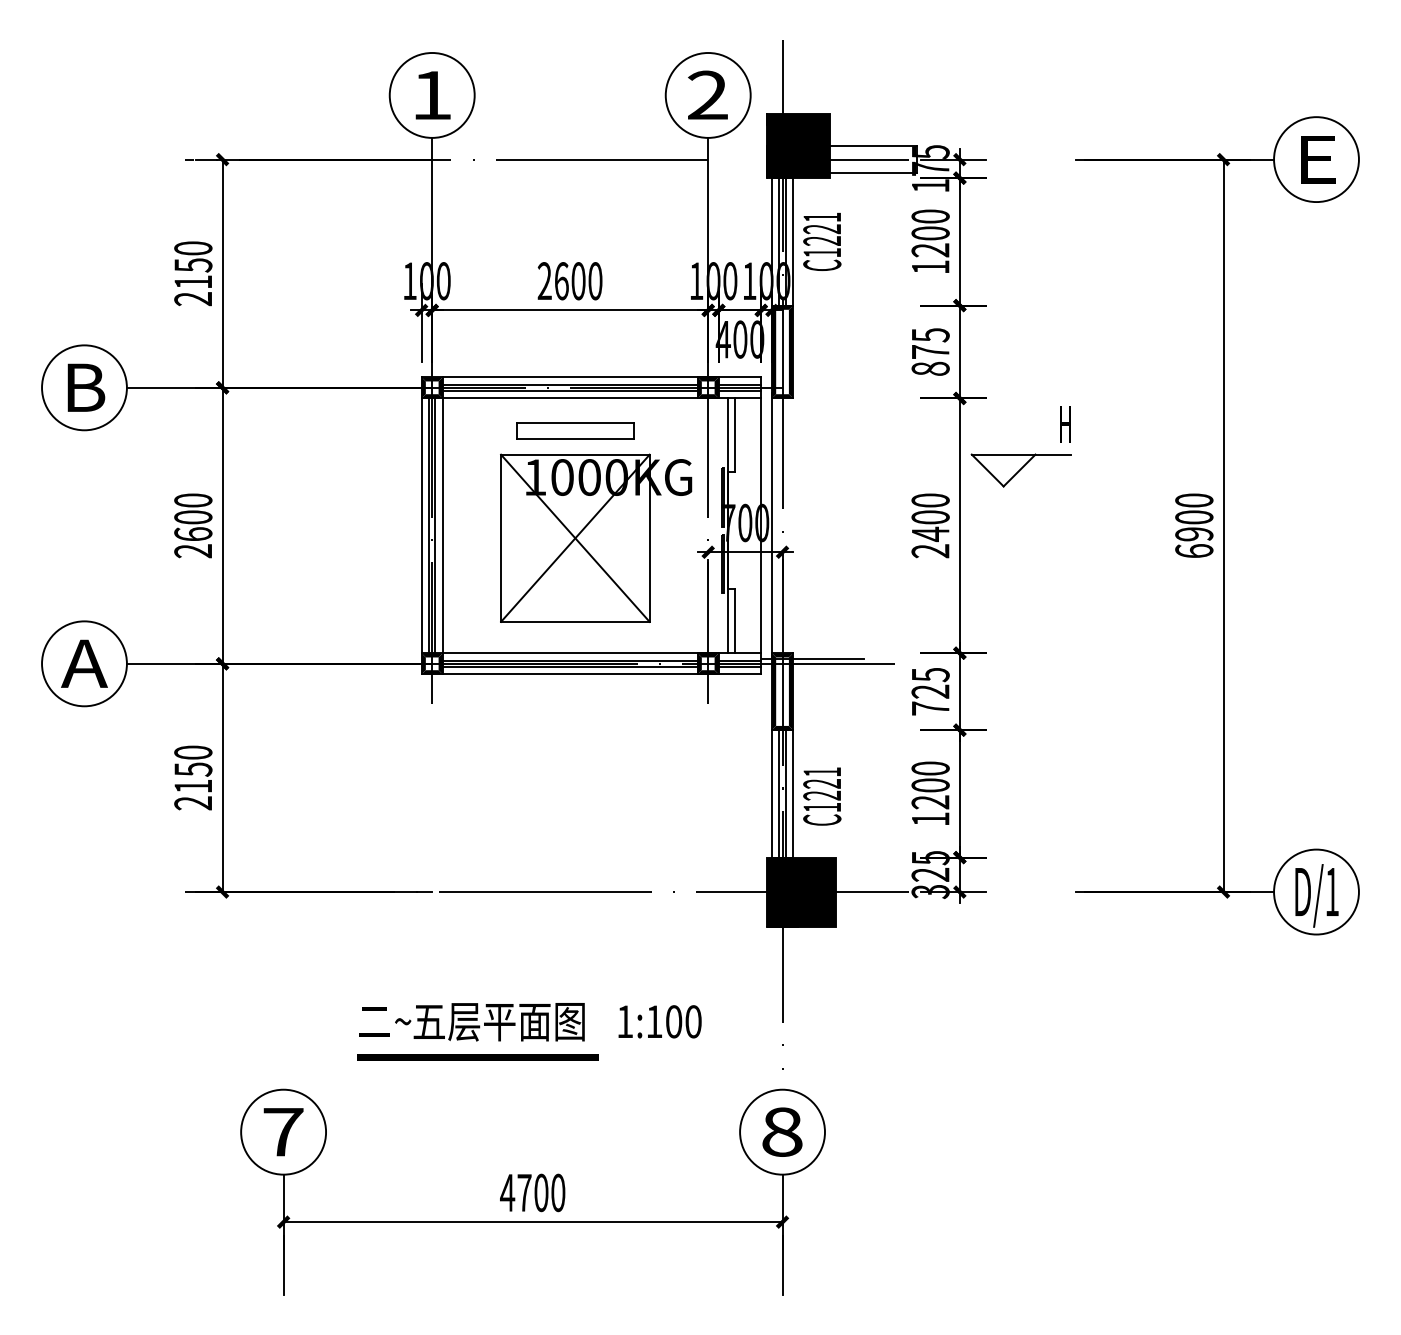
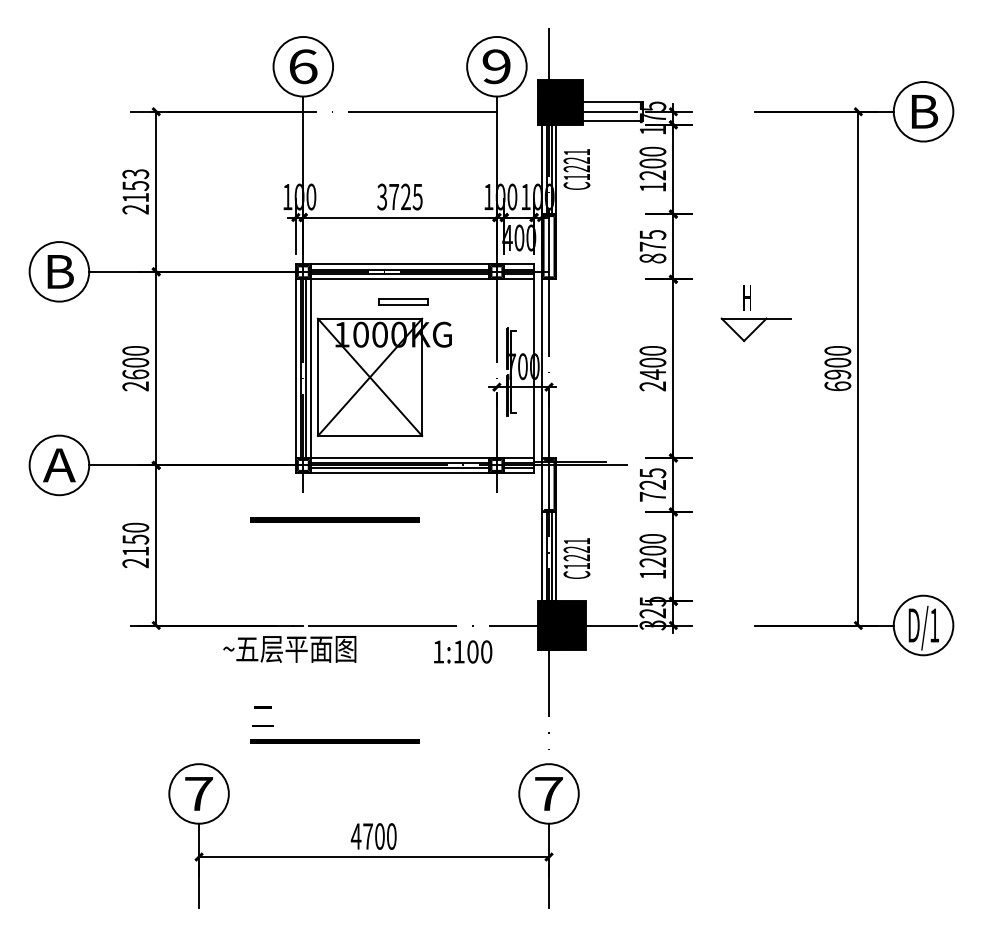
text: (432, 95) -> (303, 66), 1 -> 6
text: (707, 95) -> (496, 66), 2 -> 9
text: (1318, 159) -> (924, 111), E -> B
text: (193, 248) -> (135, 174), 2150 -> 2153
text: (569, 281) -> (399, 197), 2600 -> 3725
part: (575, 430) -> (403, 301), size x0.6
line: (728, 435) -> (511, 305), removed
line: (734, 435) -> (515, 305), removed
part: (1020, 470) -> (755, 329), moved
part: (596, 537) -> (384, 376), moved
line: (728, 621) -> (511, 435), removed
line: (734, 621) -> (515, 435), removed
fill: (773, 691) -> (542, 484), removed
line: (477, 741) -> (335, 519), added
text: (659, 1021) -> (462, 651), moved
text: (489, 1022) -> (289, 649), moved
text: (782, 1131) -> (549, 793), 8 -> 7

